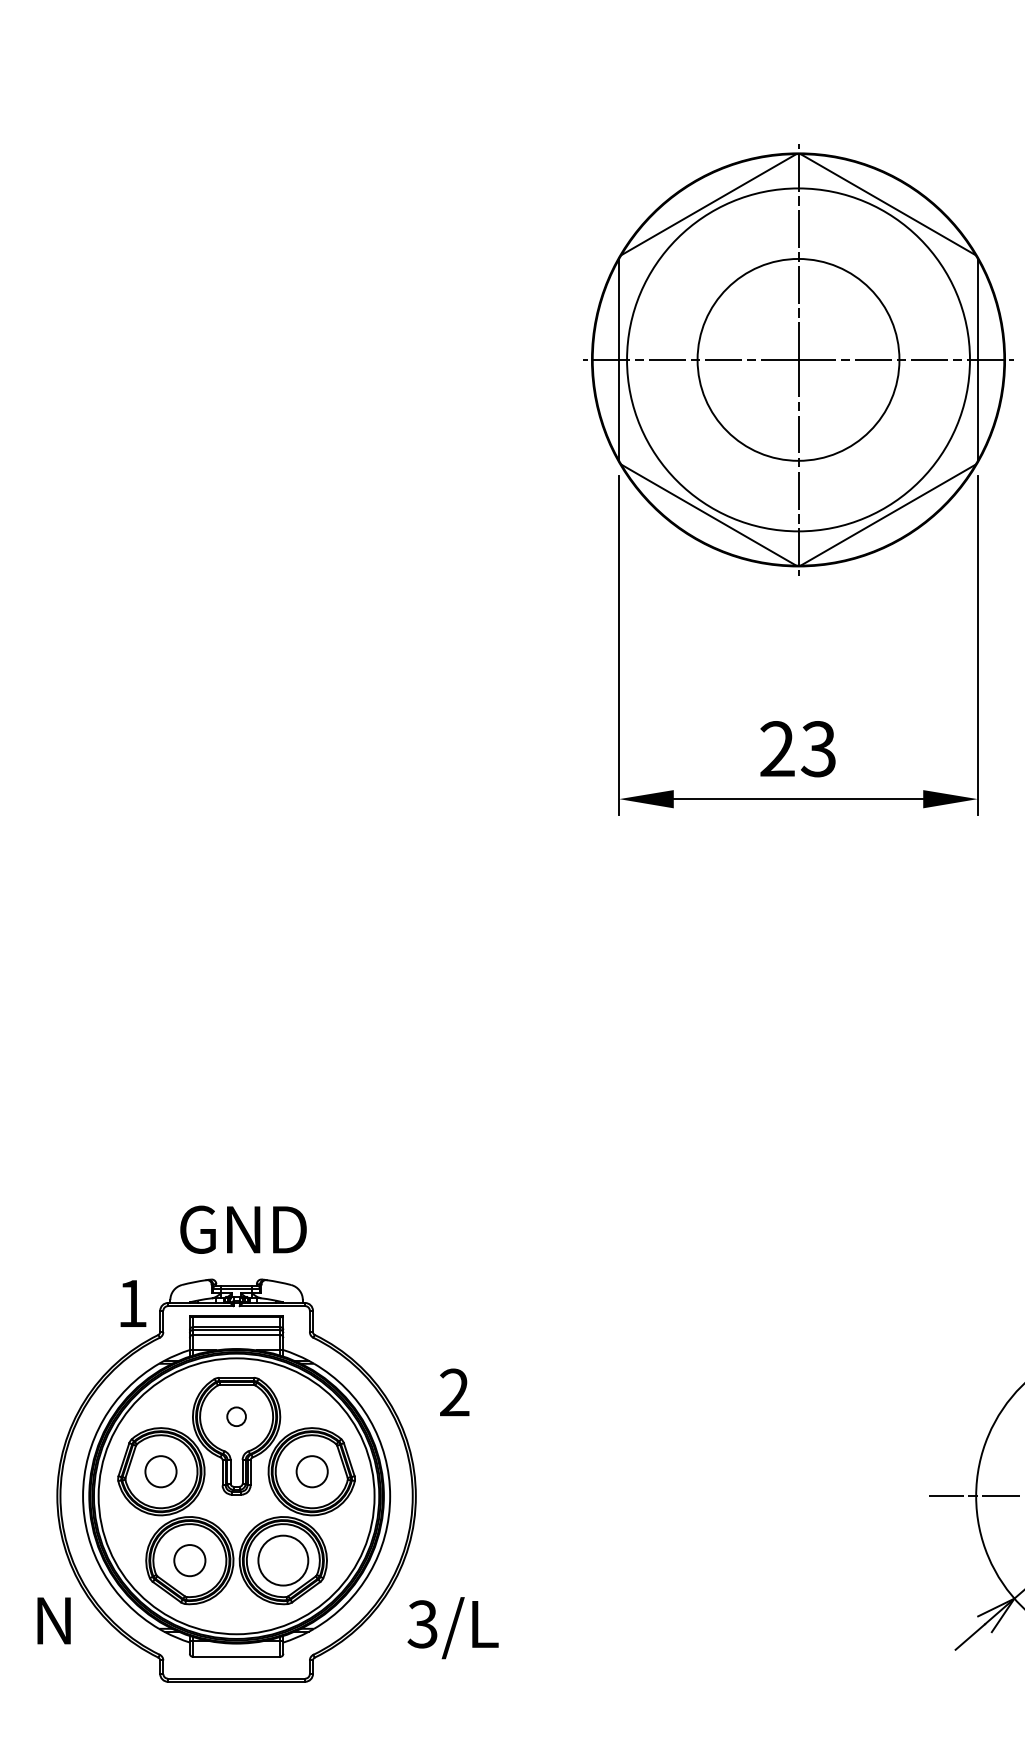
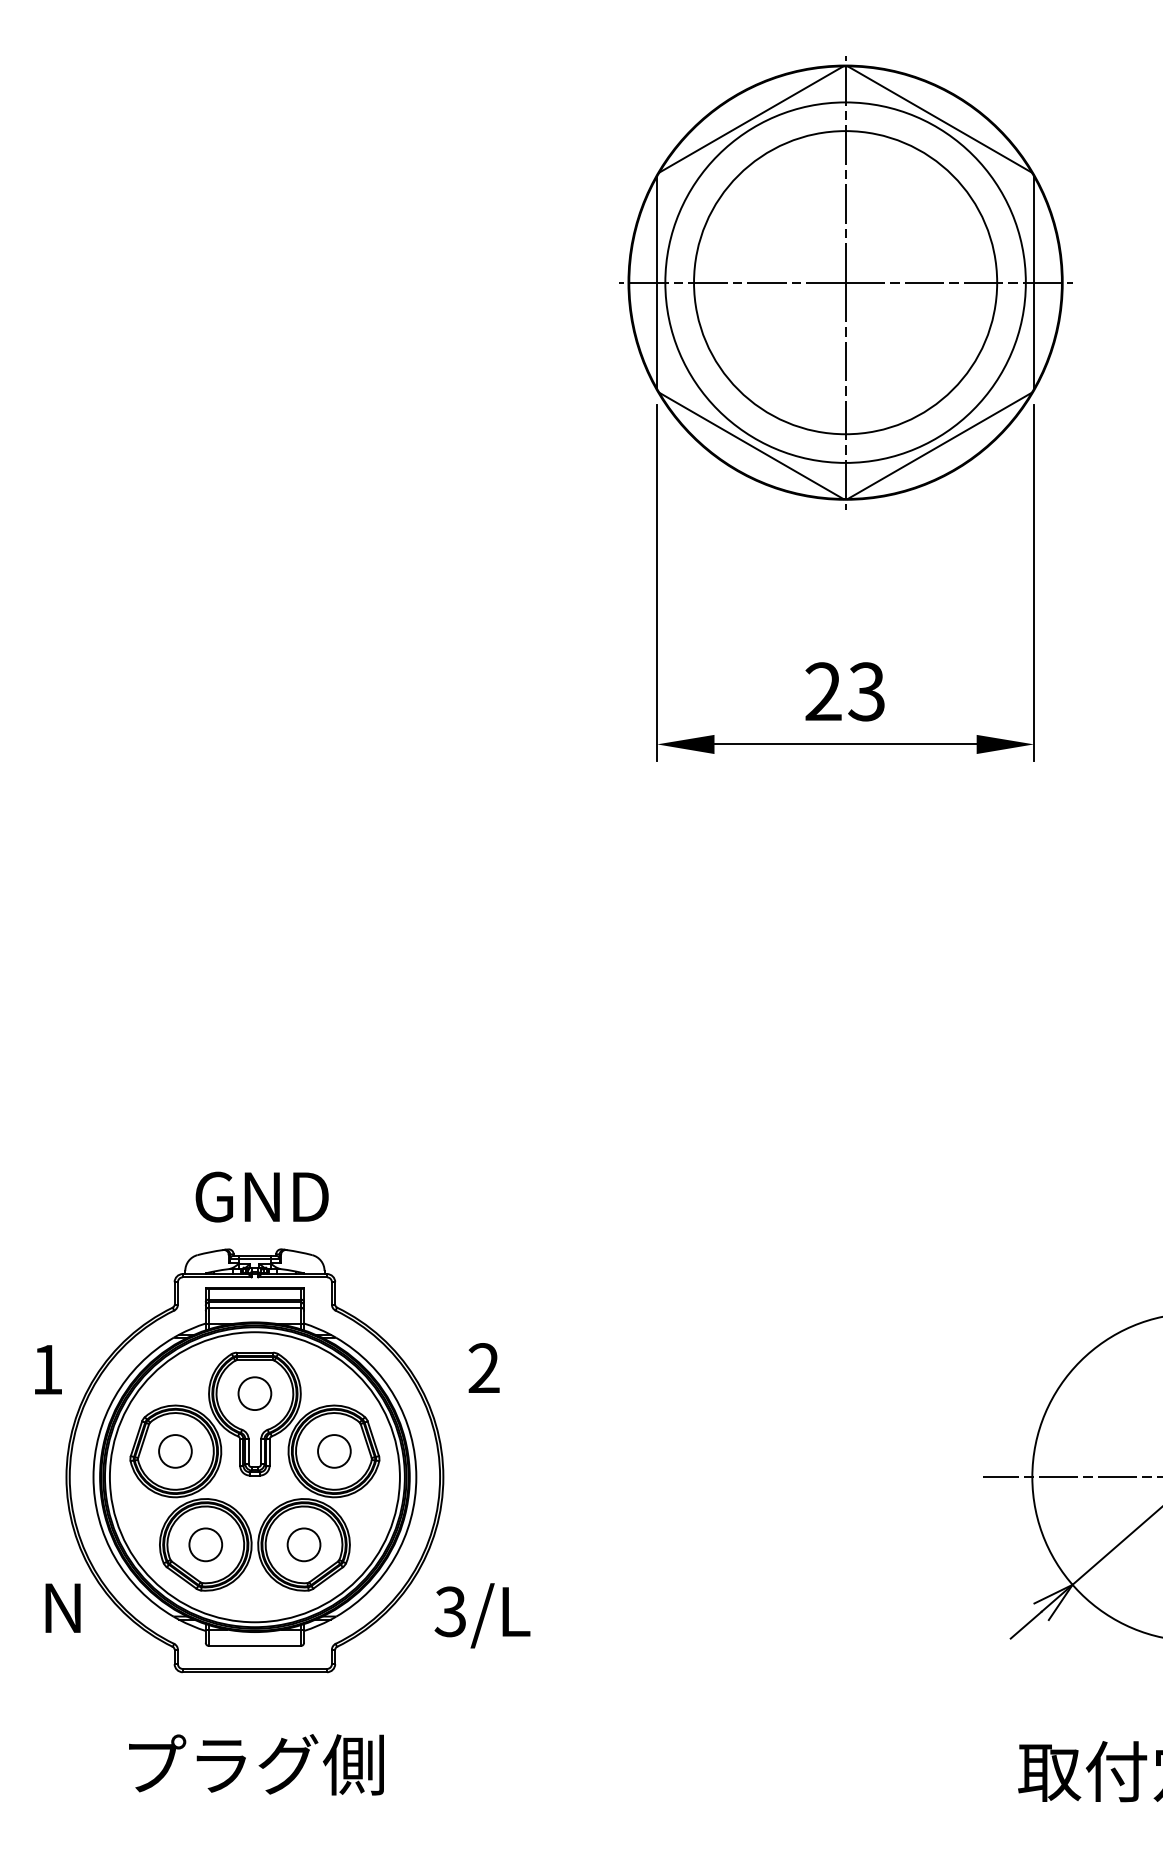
circle: (798, 359) -> (845, 282), size x1.43
text: (133, 1303) -> (48, 1369), moved
circle: (236, 1416) -> (254, 1393), size x1.67
circle: (282, 1560) -> (303, 1544), size x0.62

